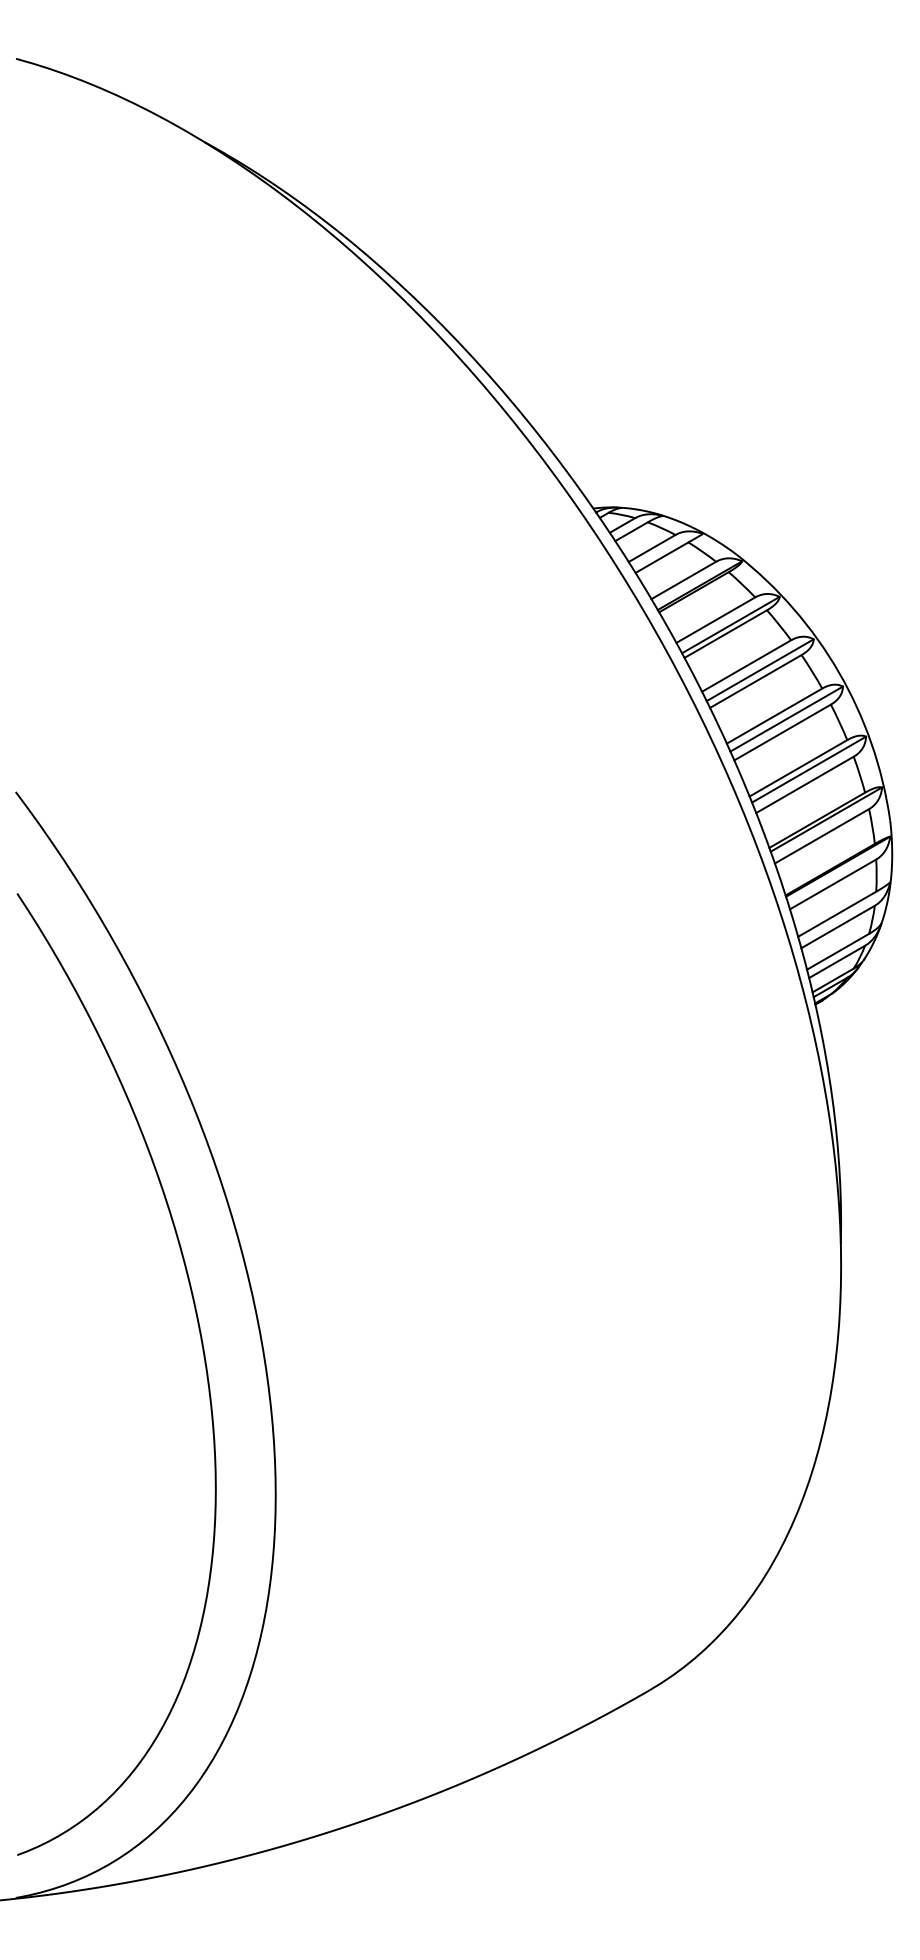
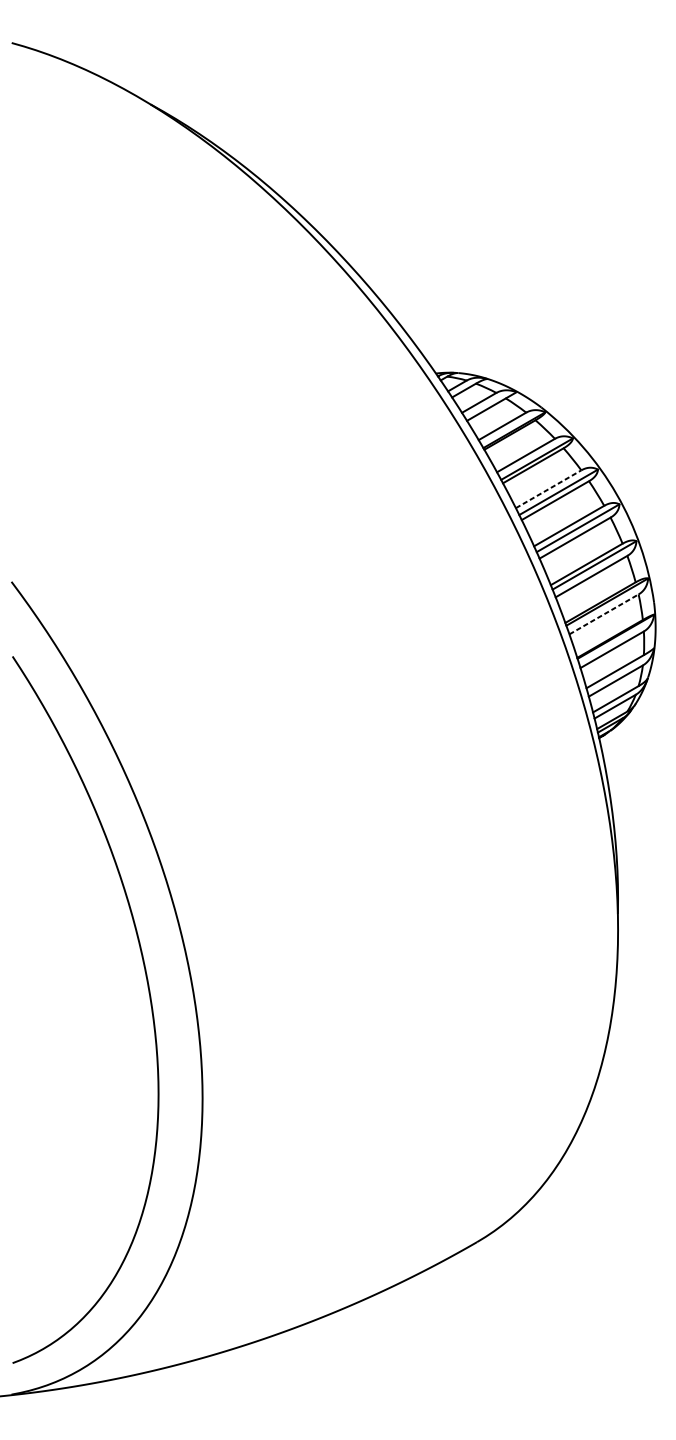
line: (747, 665) -> (549, 488), solid -> dashed
line: (822, 836) -> (604, 614), solid -> dashed

